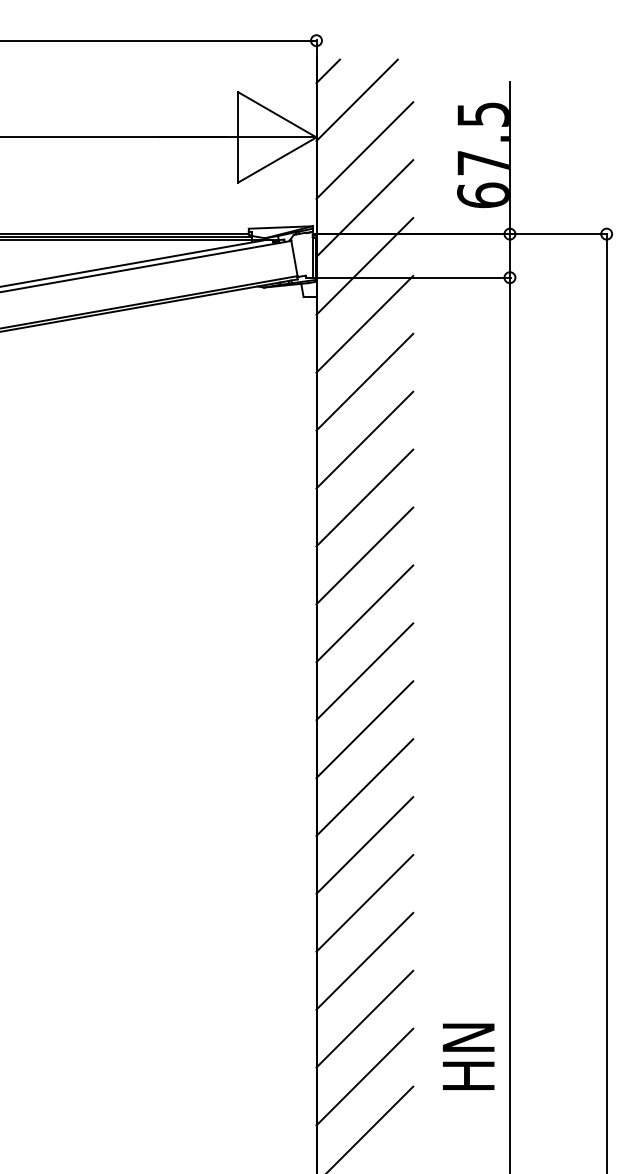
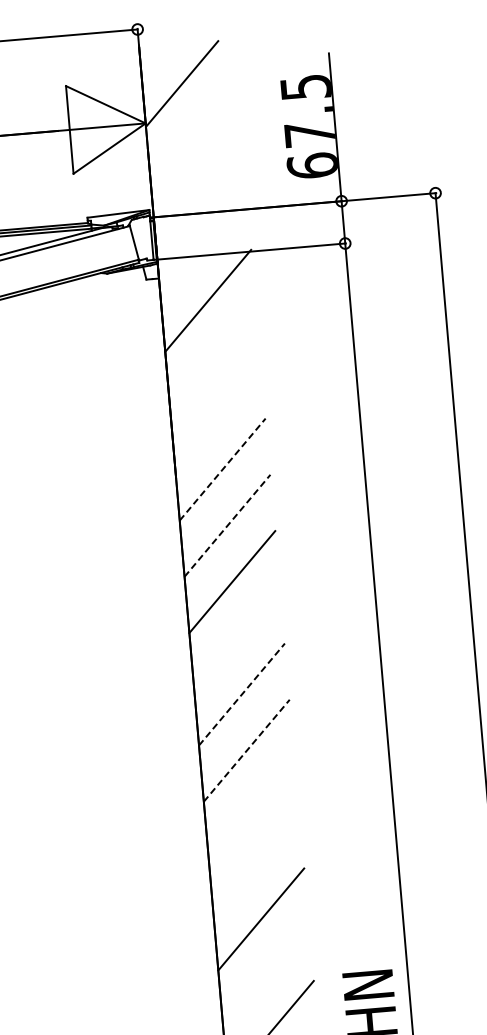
line: (327, 71) -> (150, 58), removed
line: (364, 150) -> (193, 132), removed
line: (364, 208) -> (198, 188), removed
line: (364, 266) -> (203, 244), removed
line: (364, 381) -> (212, 356), removed
line: (364, 439) -> (217, 412), removed
line: (365, 497) -> (223, 469), solid -> dashed
line: (365, 555) -> (228, 525), solid -> dashed
line: (364, 671) -> (236, 638), removed
line: (365, 729) -> (242, 694), solid -> dashed
line: (365, 787) -> (247, 750), solid -> dashed
line: (364, 845) -> (251, 807), removed
line: (364, 903) -> (256, 863), removed
line: (364, 1018) -> (265, 975), removed

